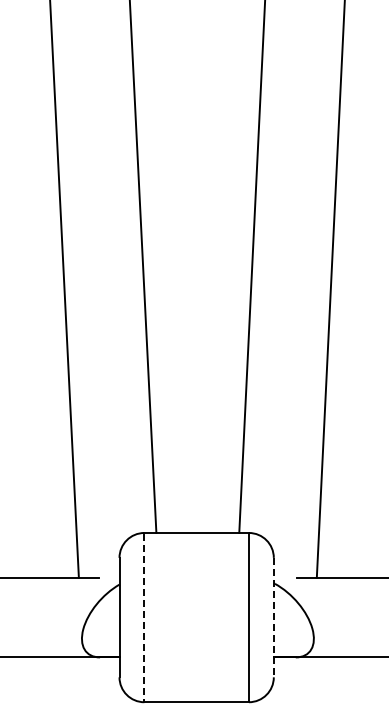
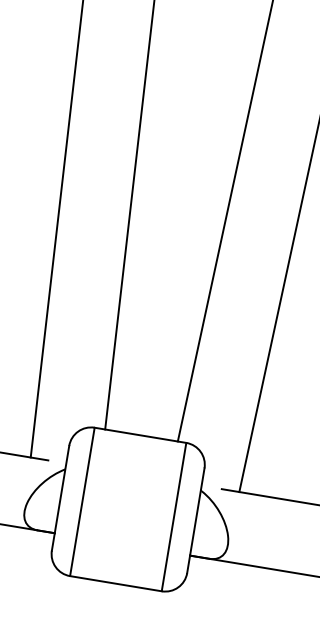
line: (144, 617) -> (82, 501), dashed -> solid
line: (273, 617) -> (195, 520), dashed -> solid

